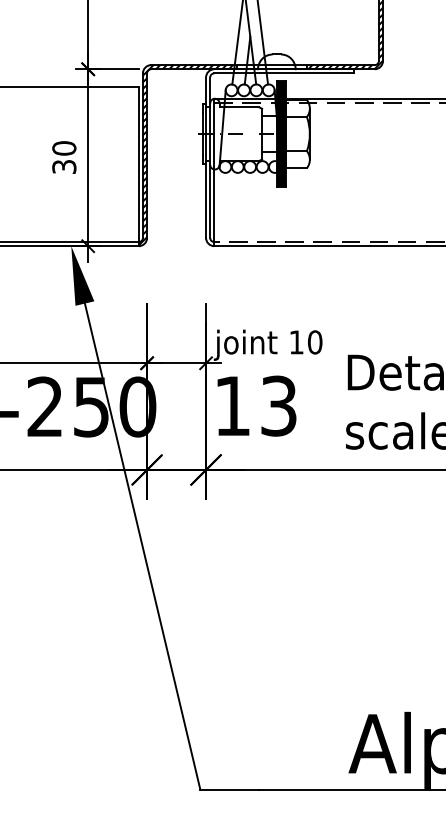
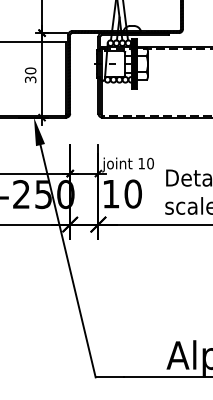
text: (277, 404) -> (132, 193), 13 -> 10

